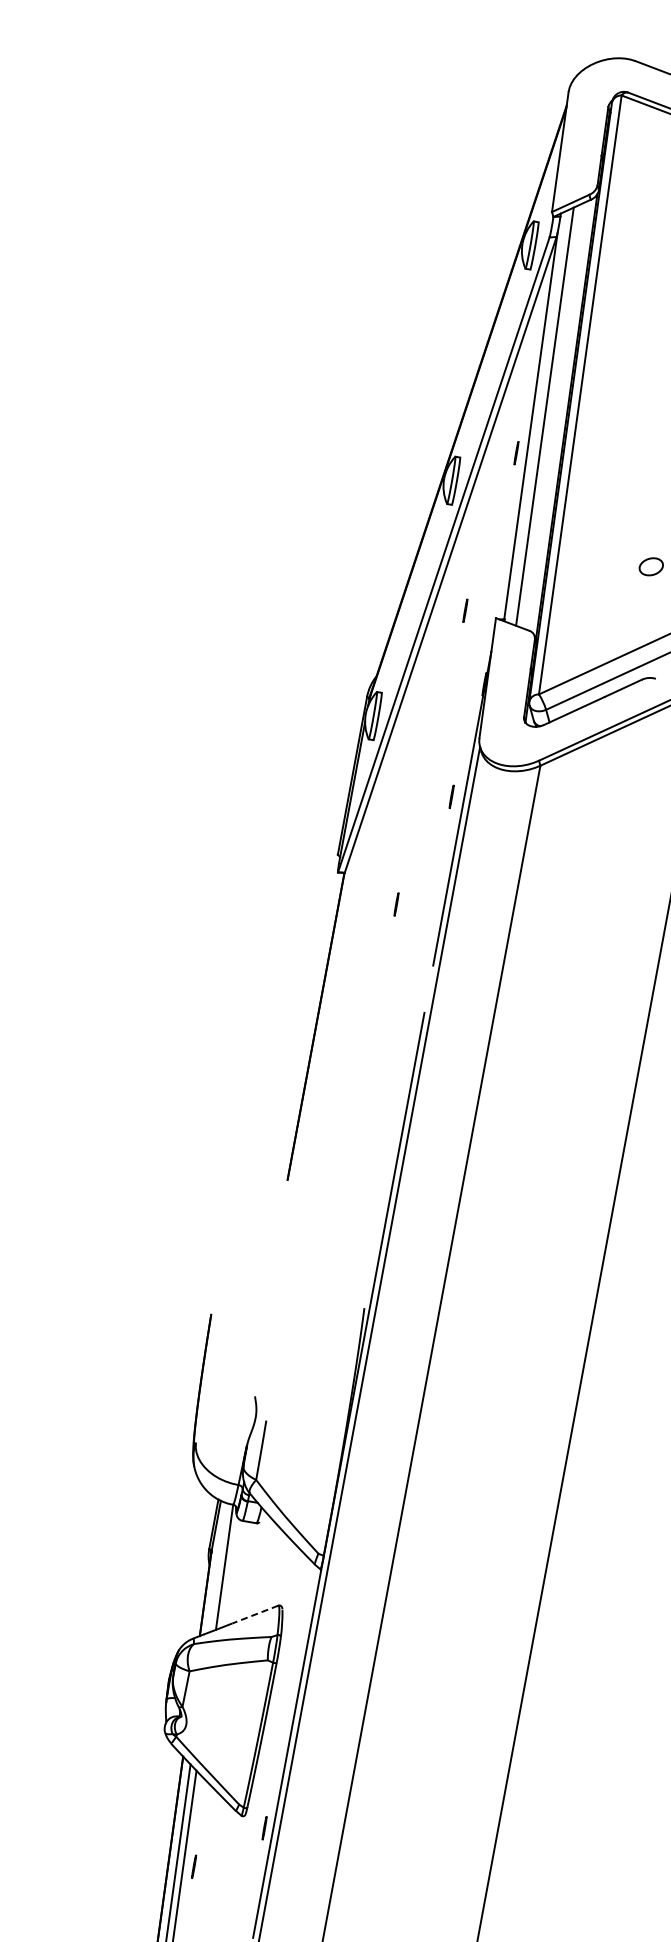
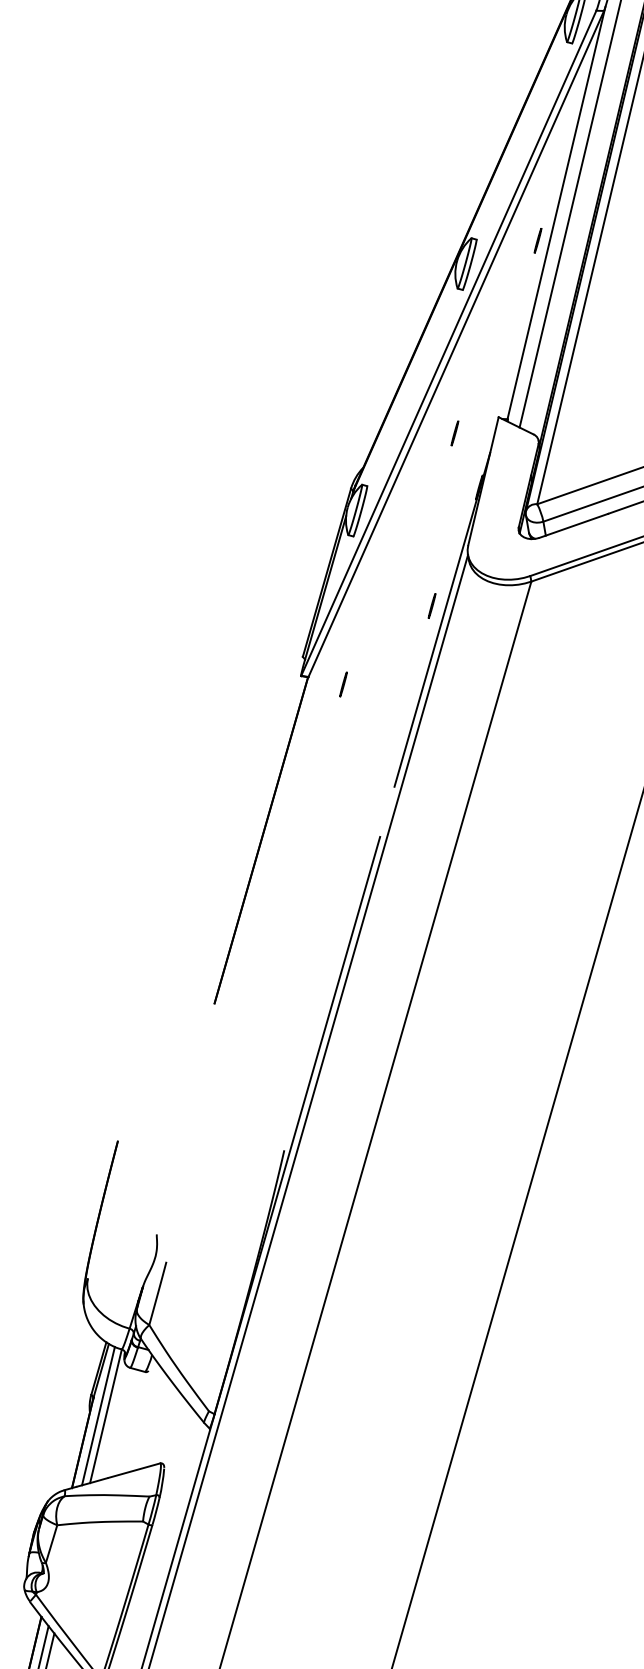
line: (465, 610) -> (455, 433), moved
line: (396, 904) -> (343, 684), moved
line: (217, 1567) -> (98, 1415), added
line: (255, 1614) -> (134, 1470), dashed -> solid

